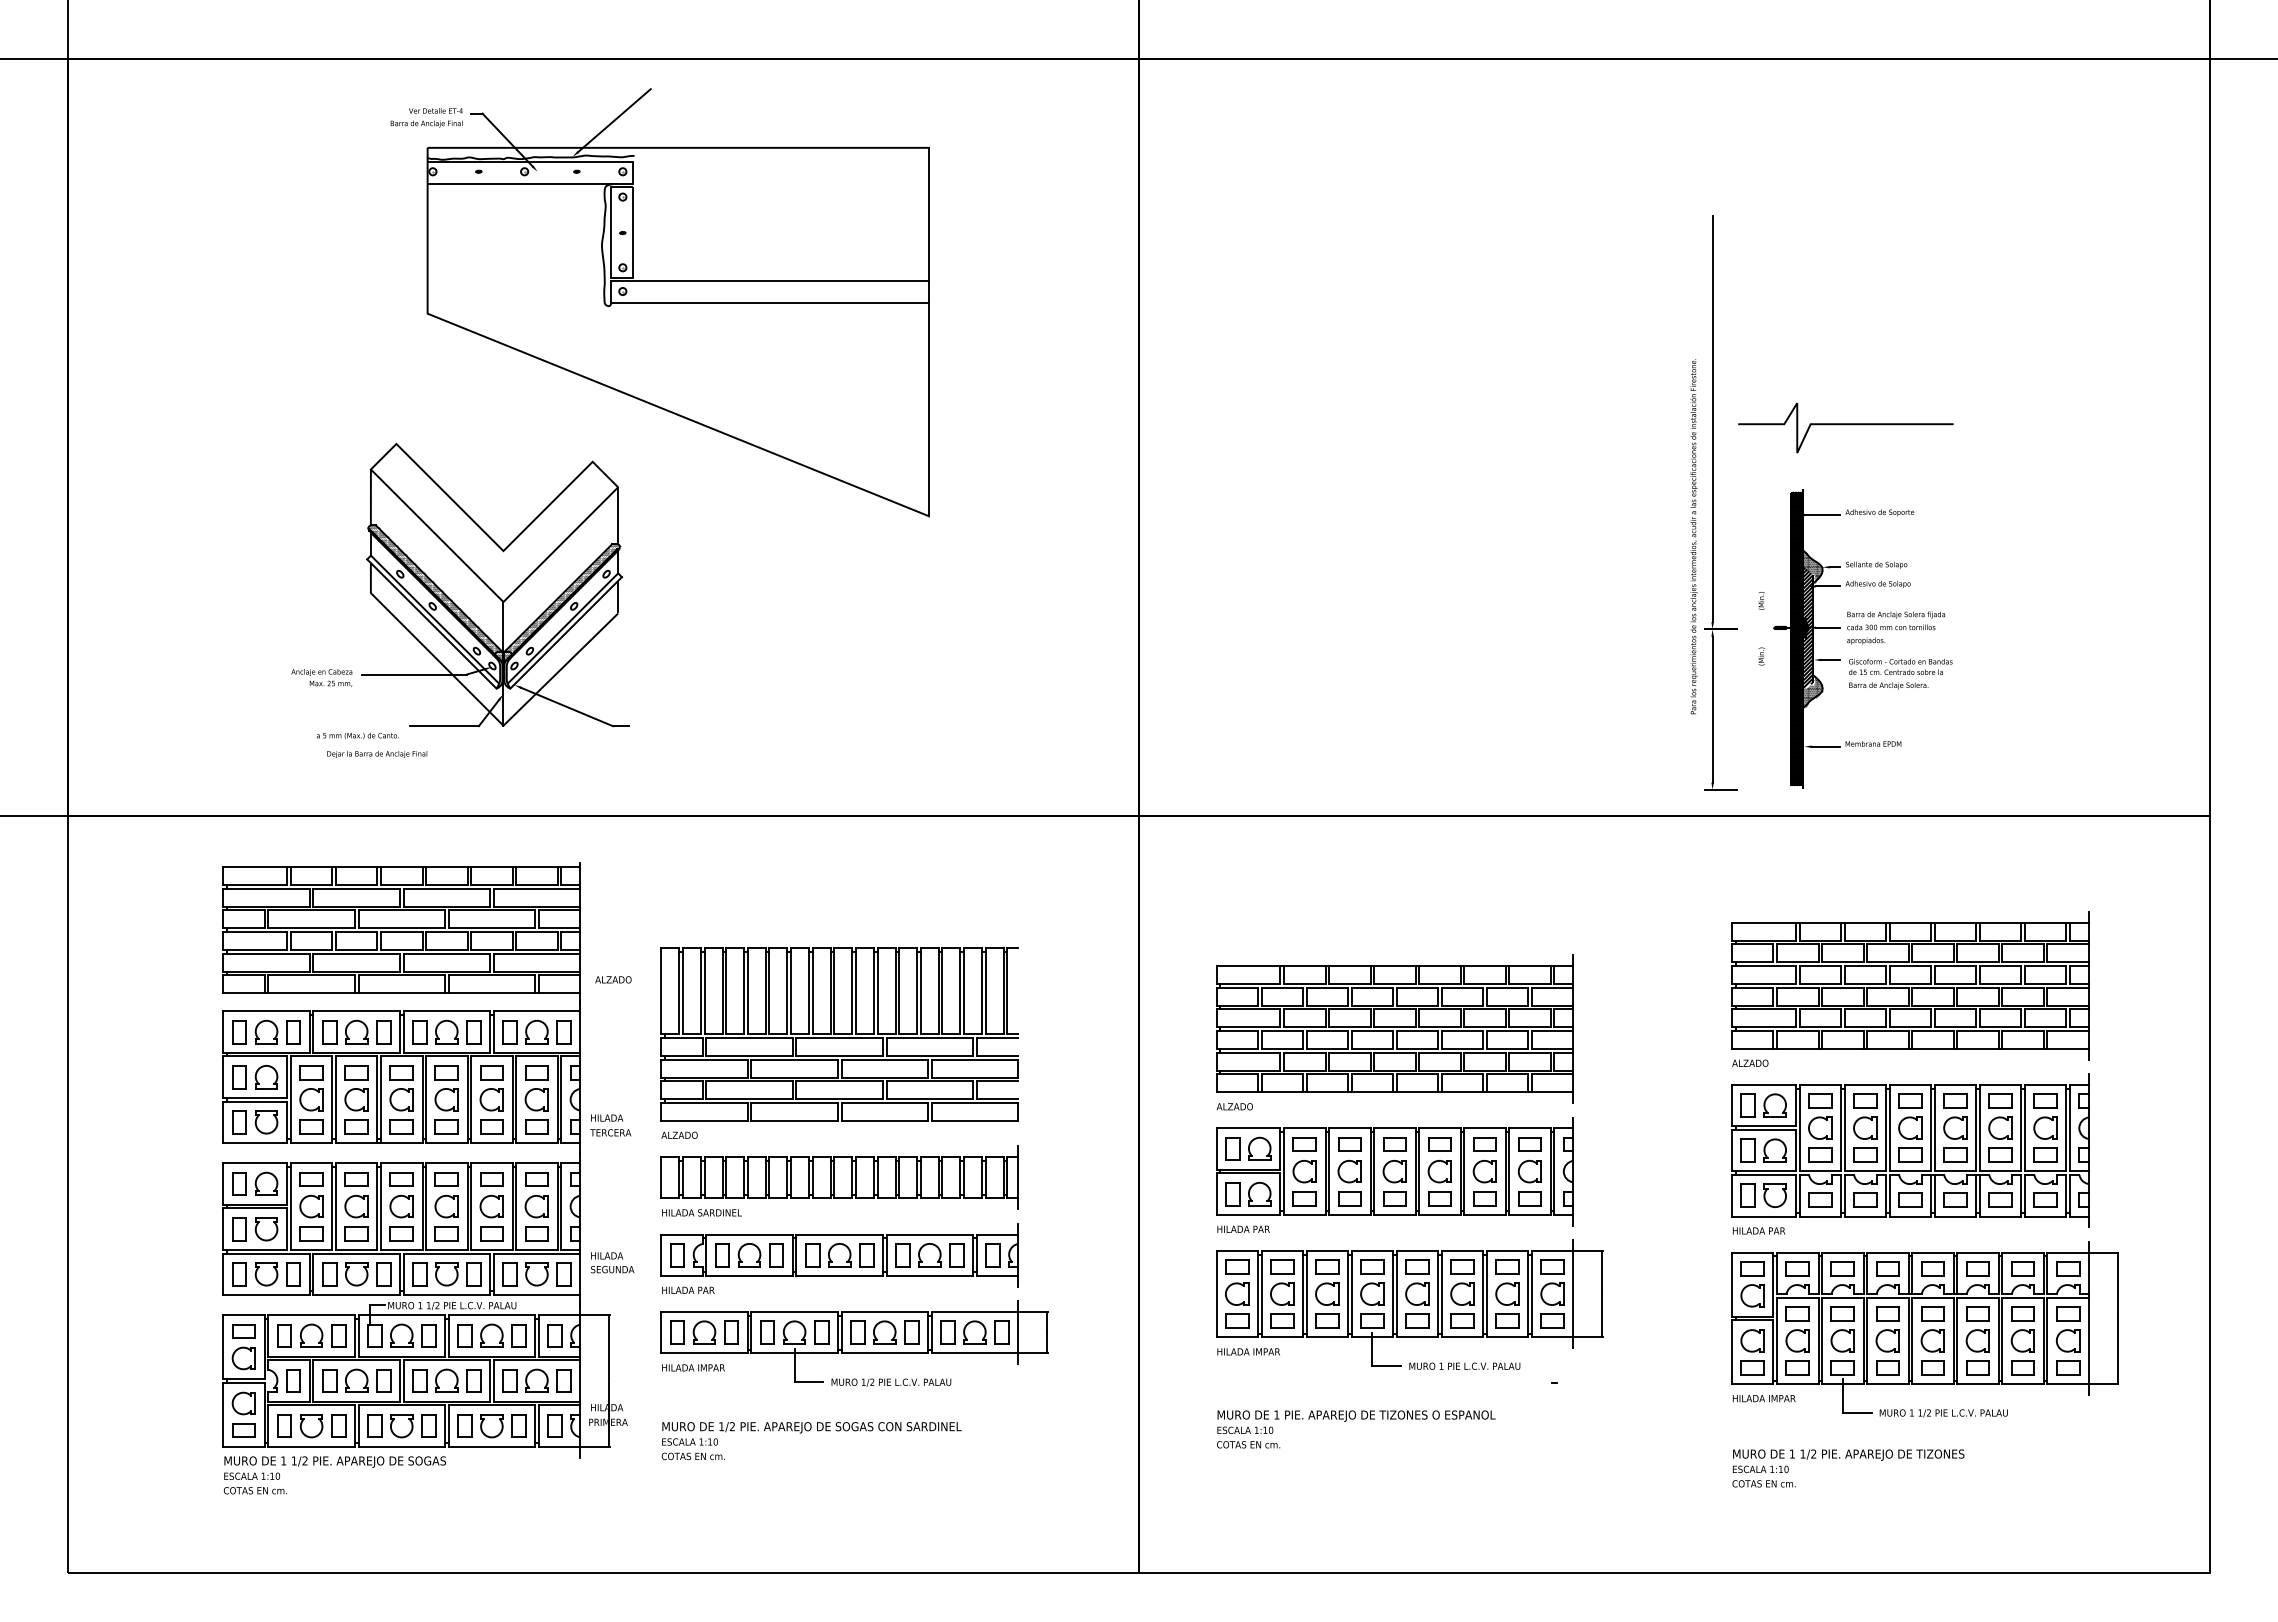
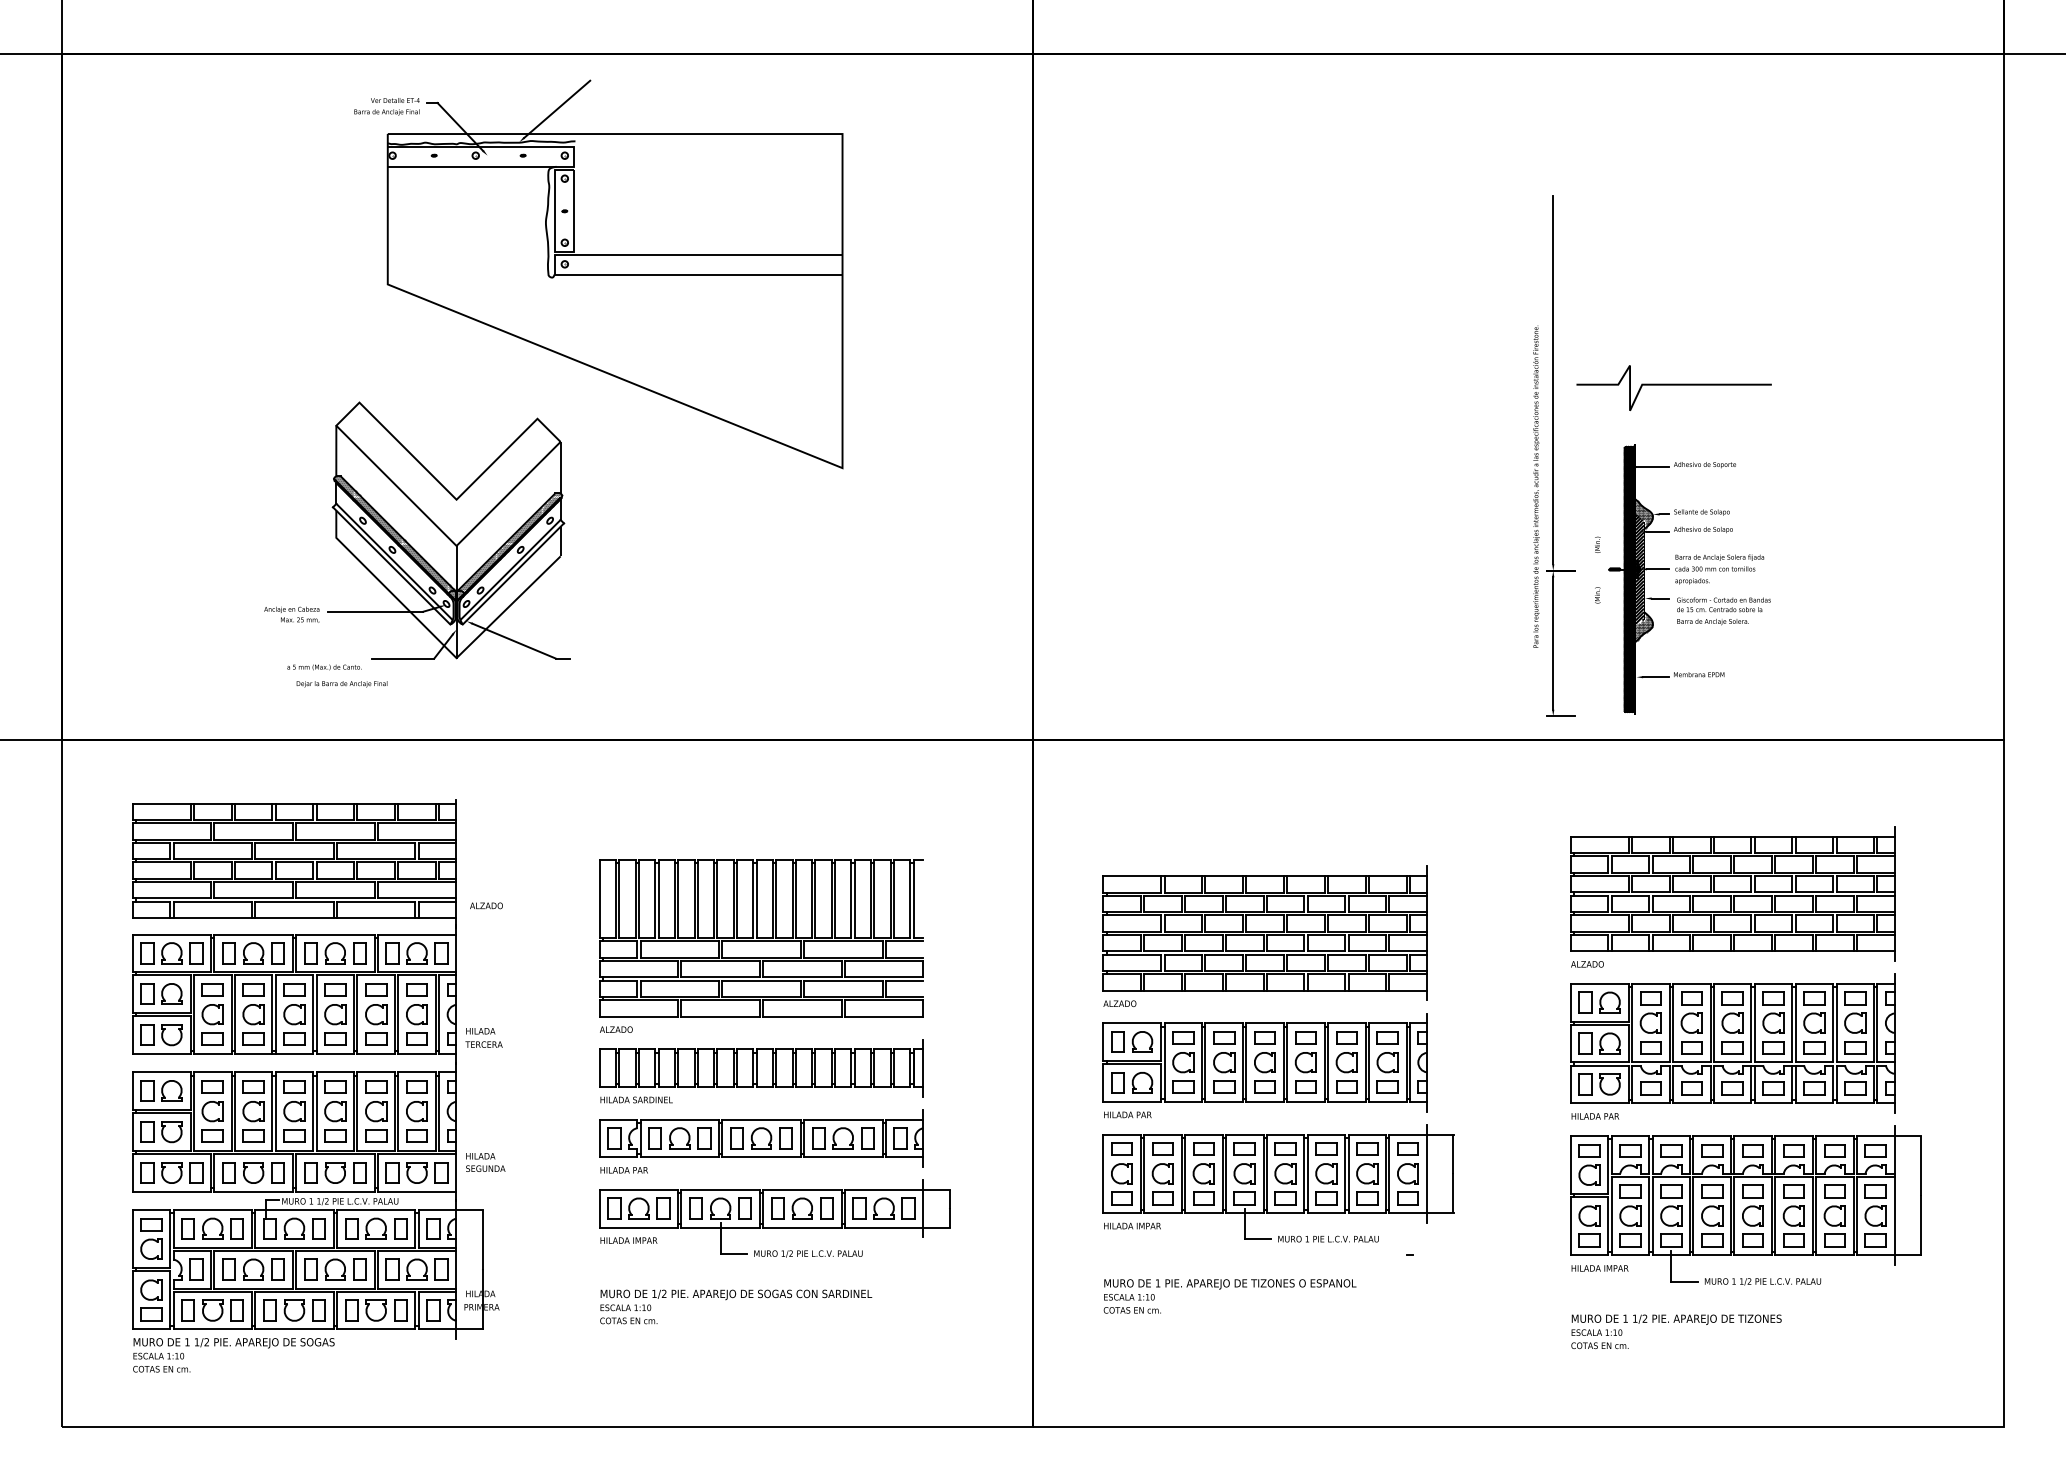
part: (428, 1178) -> (318, 1086), moved

